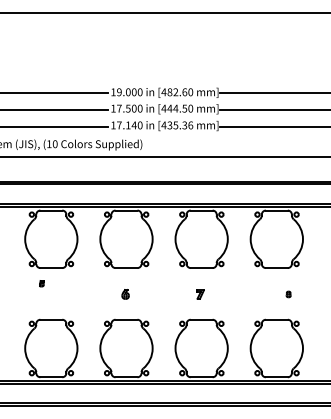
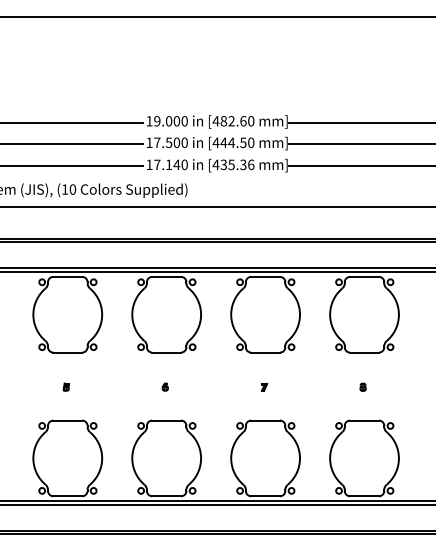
part: (41, 283) -> (65, 386), moved
part: (124, 293) -> (164, 386), size x0.62
part: (200, 293) -> (264, 386), size x0.62
part: (288, 293) -> (362, 386), moved

